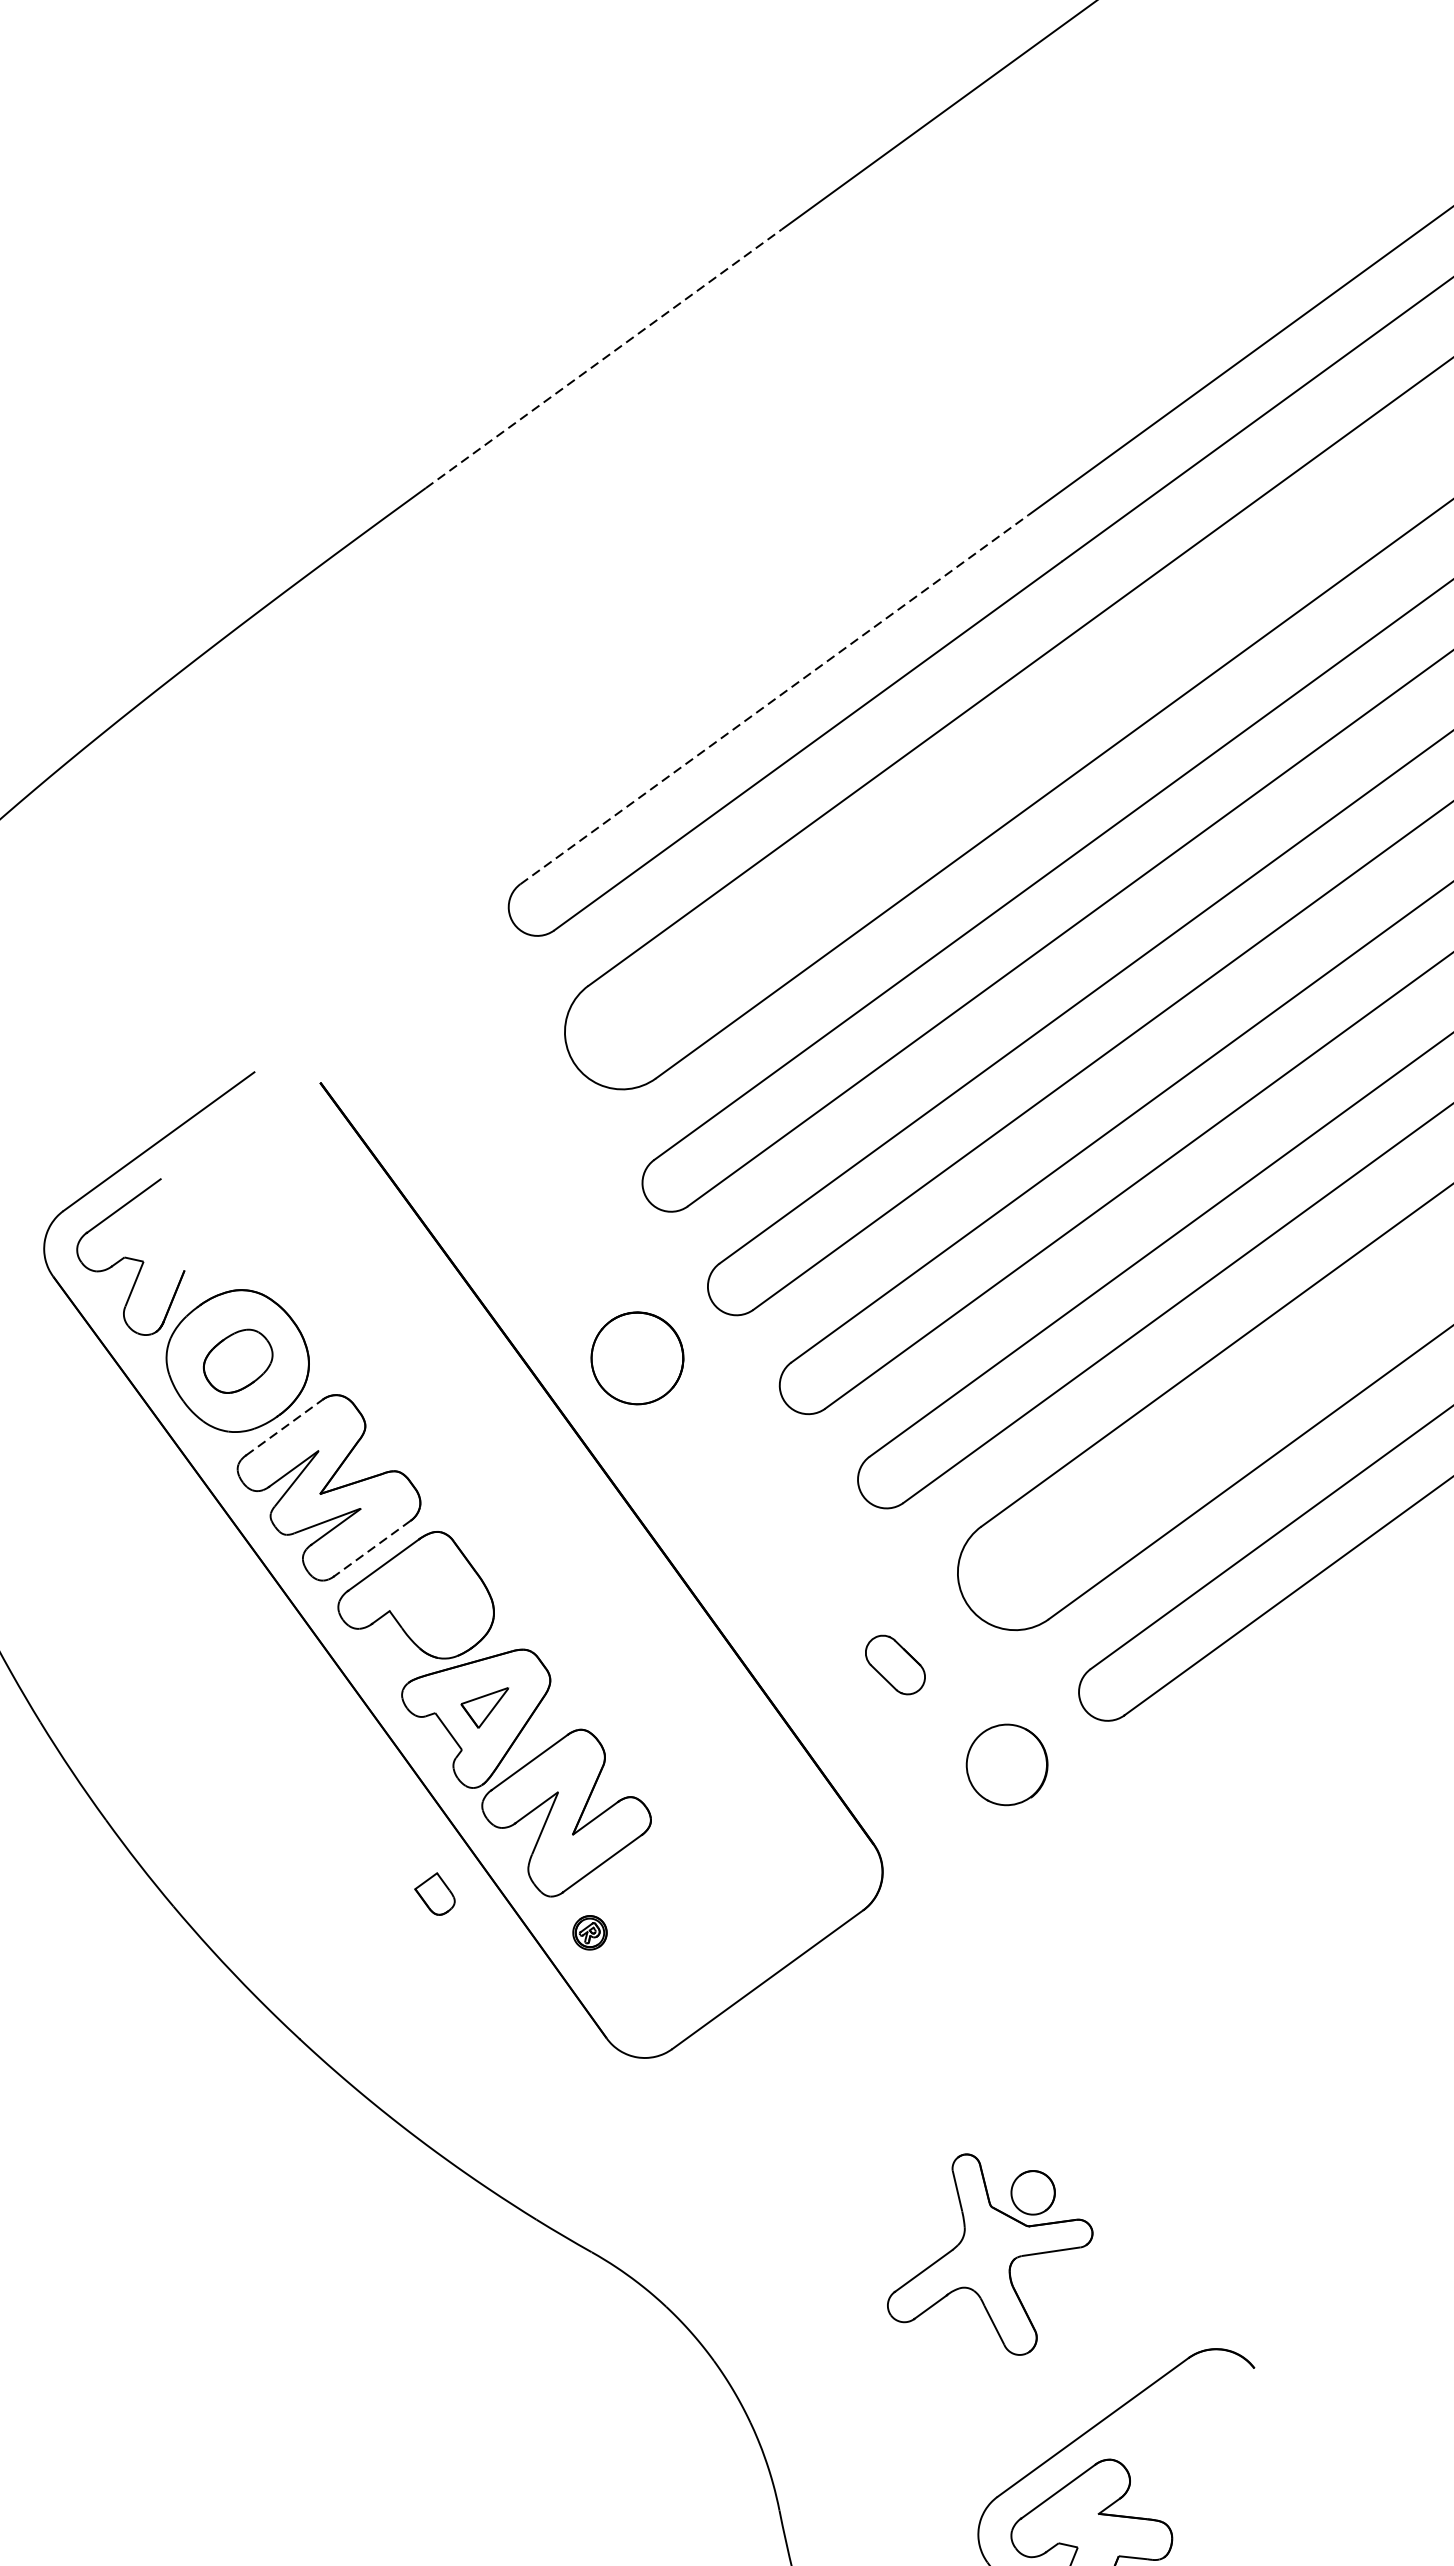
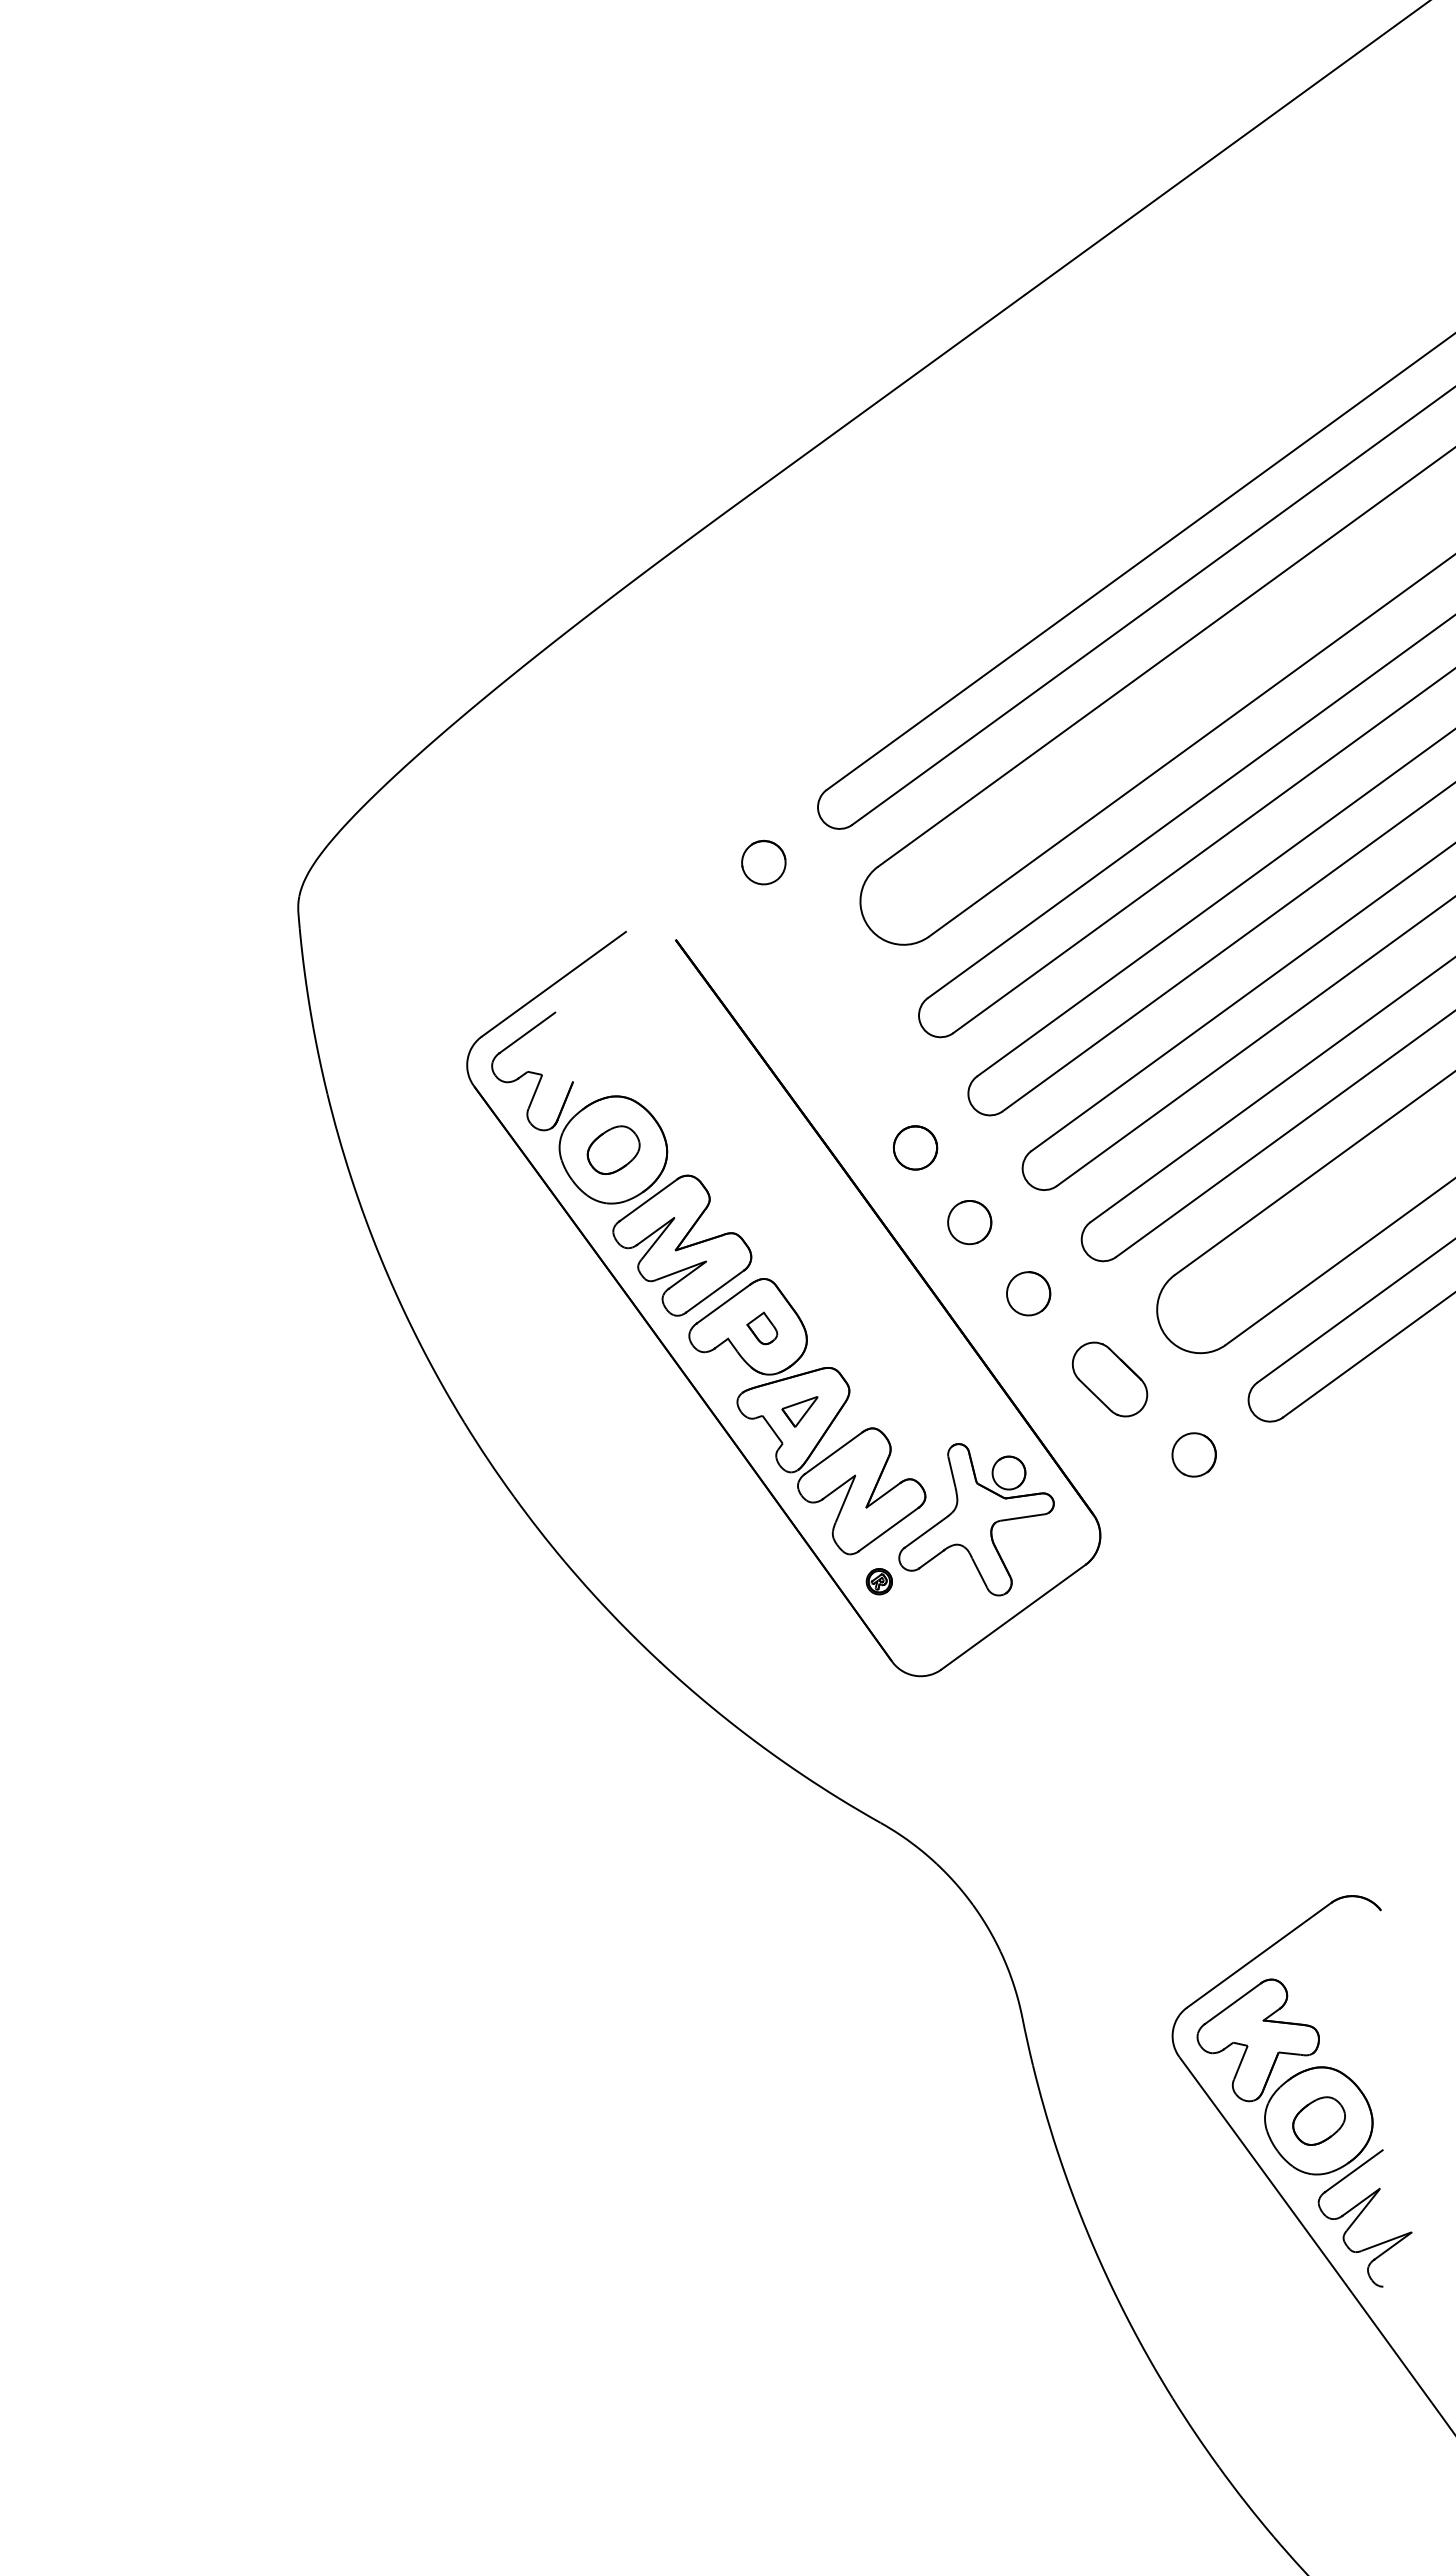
line: (604, 357) -> (890, 392), dashed -> solid
line: (774, 699) -> (1018, 650), dashed -> solid
part: (436, 980) -> (763, 862), added
part: (637, 1357) -> (915, 1147), size x0.62
line: (284, 1427) -> (648, 1200), dashed -> solid
part: (709, 1457) -> (969, 1222), added
line: (373, 1548) -> (715, 1291), dashed -> solid
part: (787, 1551) -> (1028, 1293), added
part: (894, 1665) -> (1109, 1379), size x1.67
part: (1006, 1764) -> (1193, 1454), size x0.71
part: (435, 1894) -> (762, 1328), moved
part: (990, 2254) -> (976, 1519), moved

